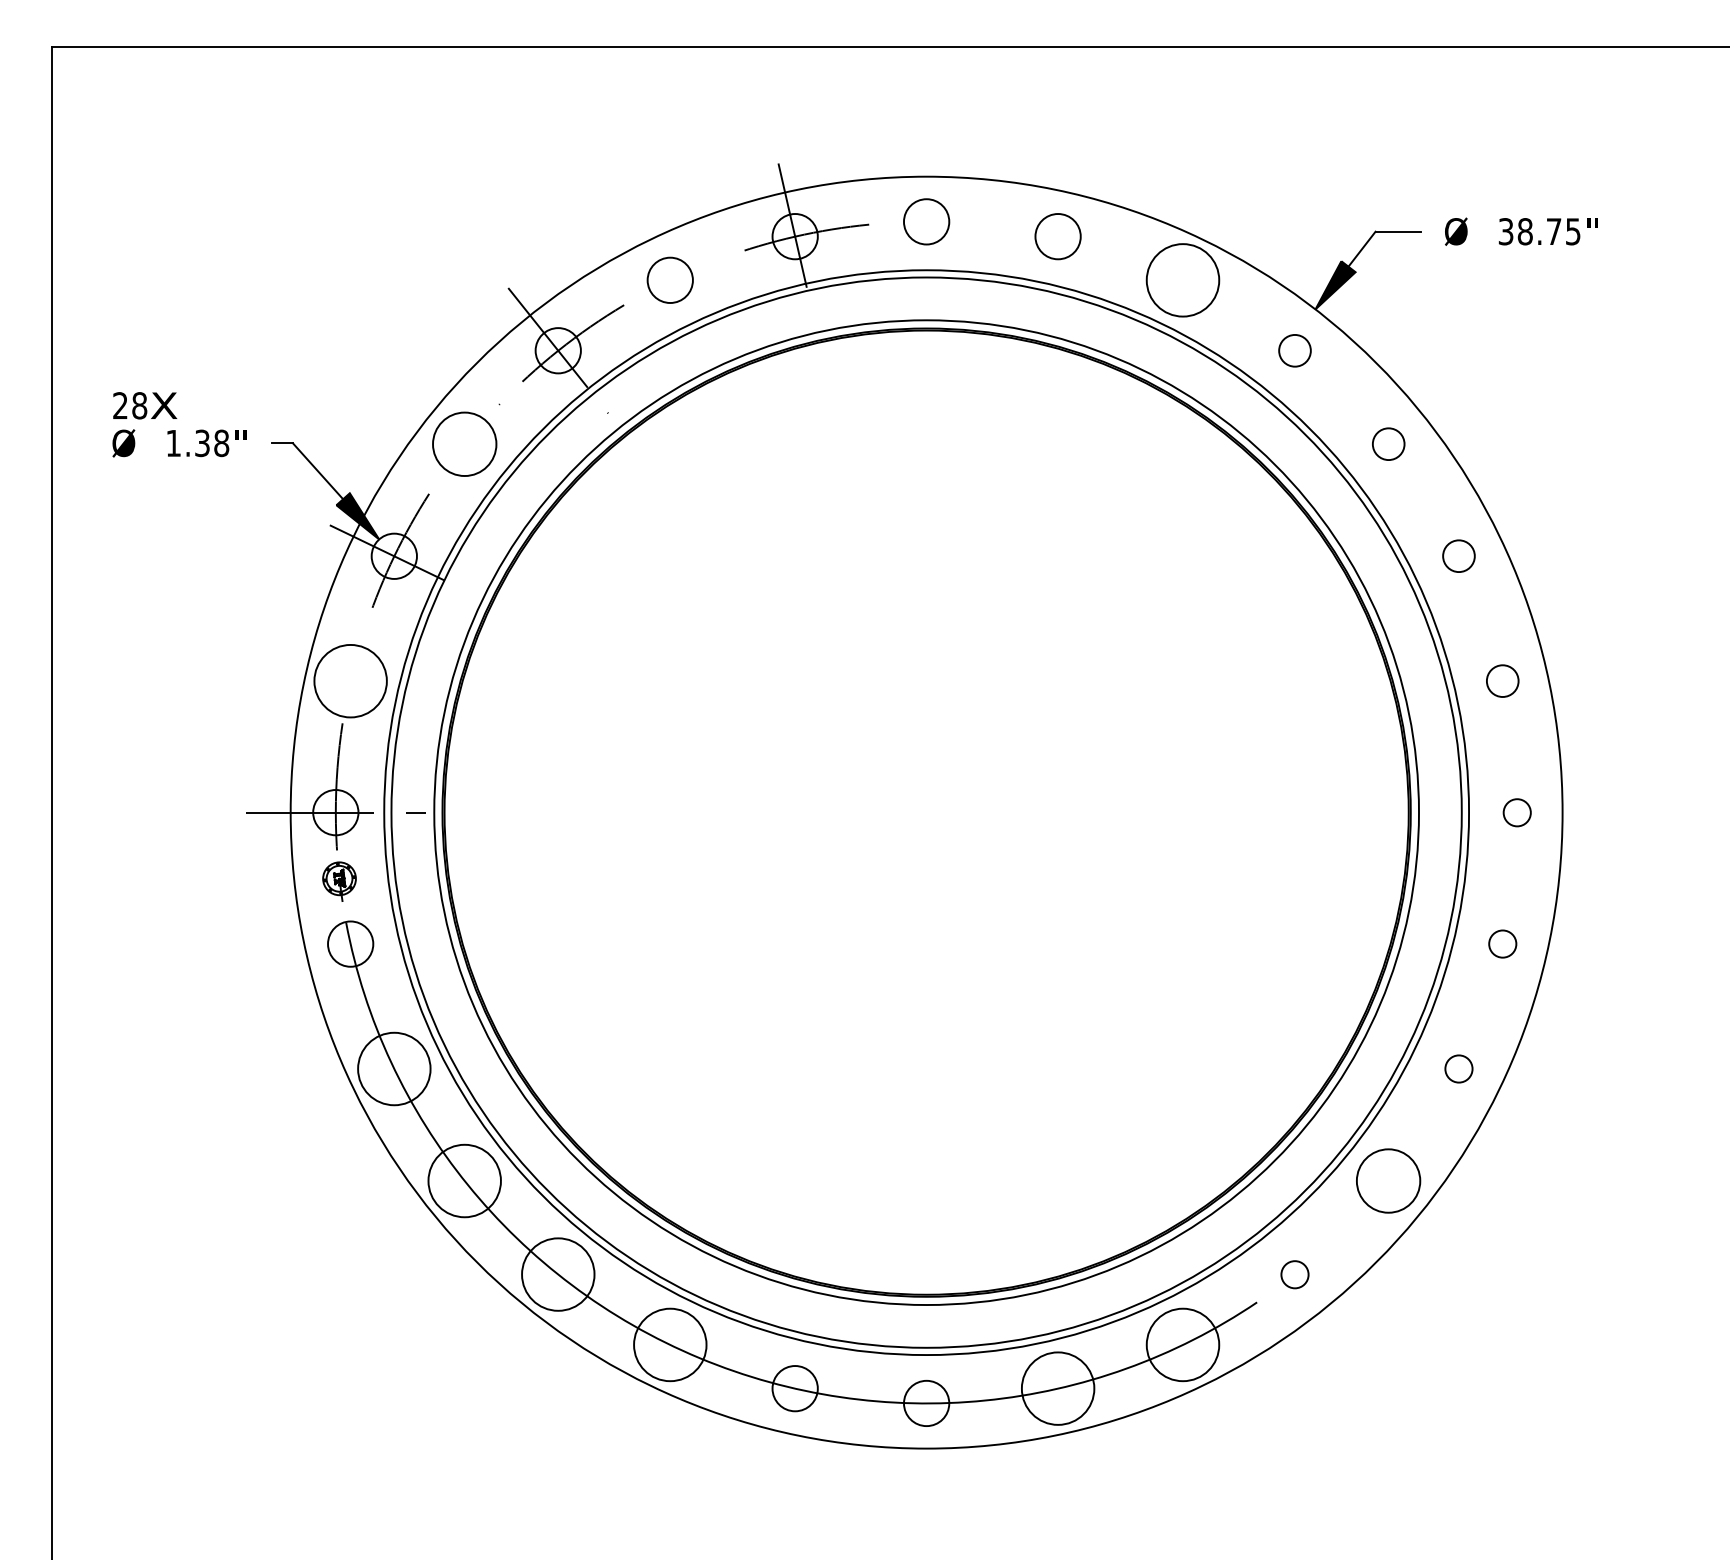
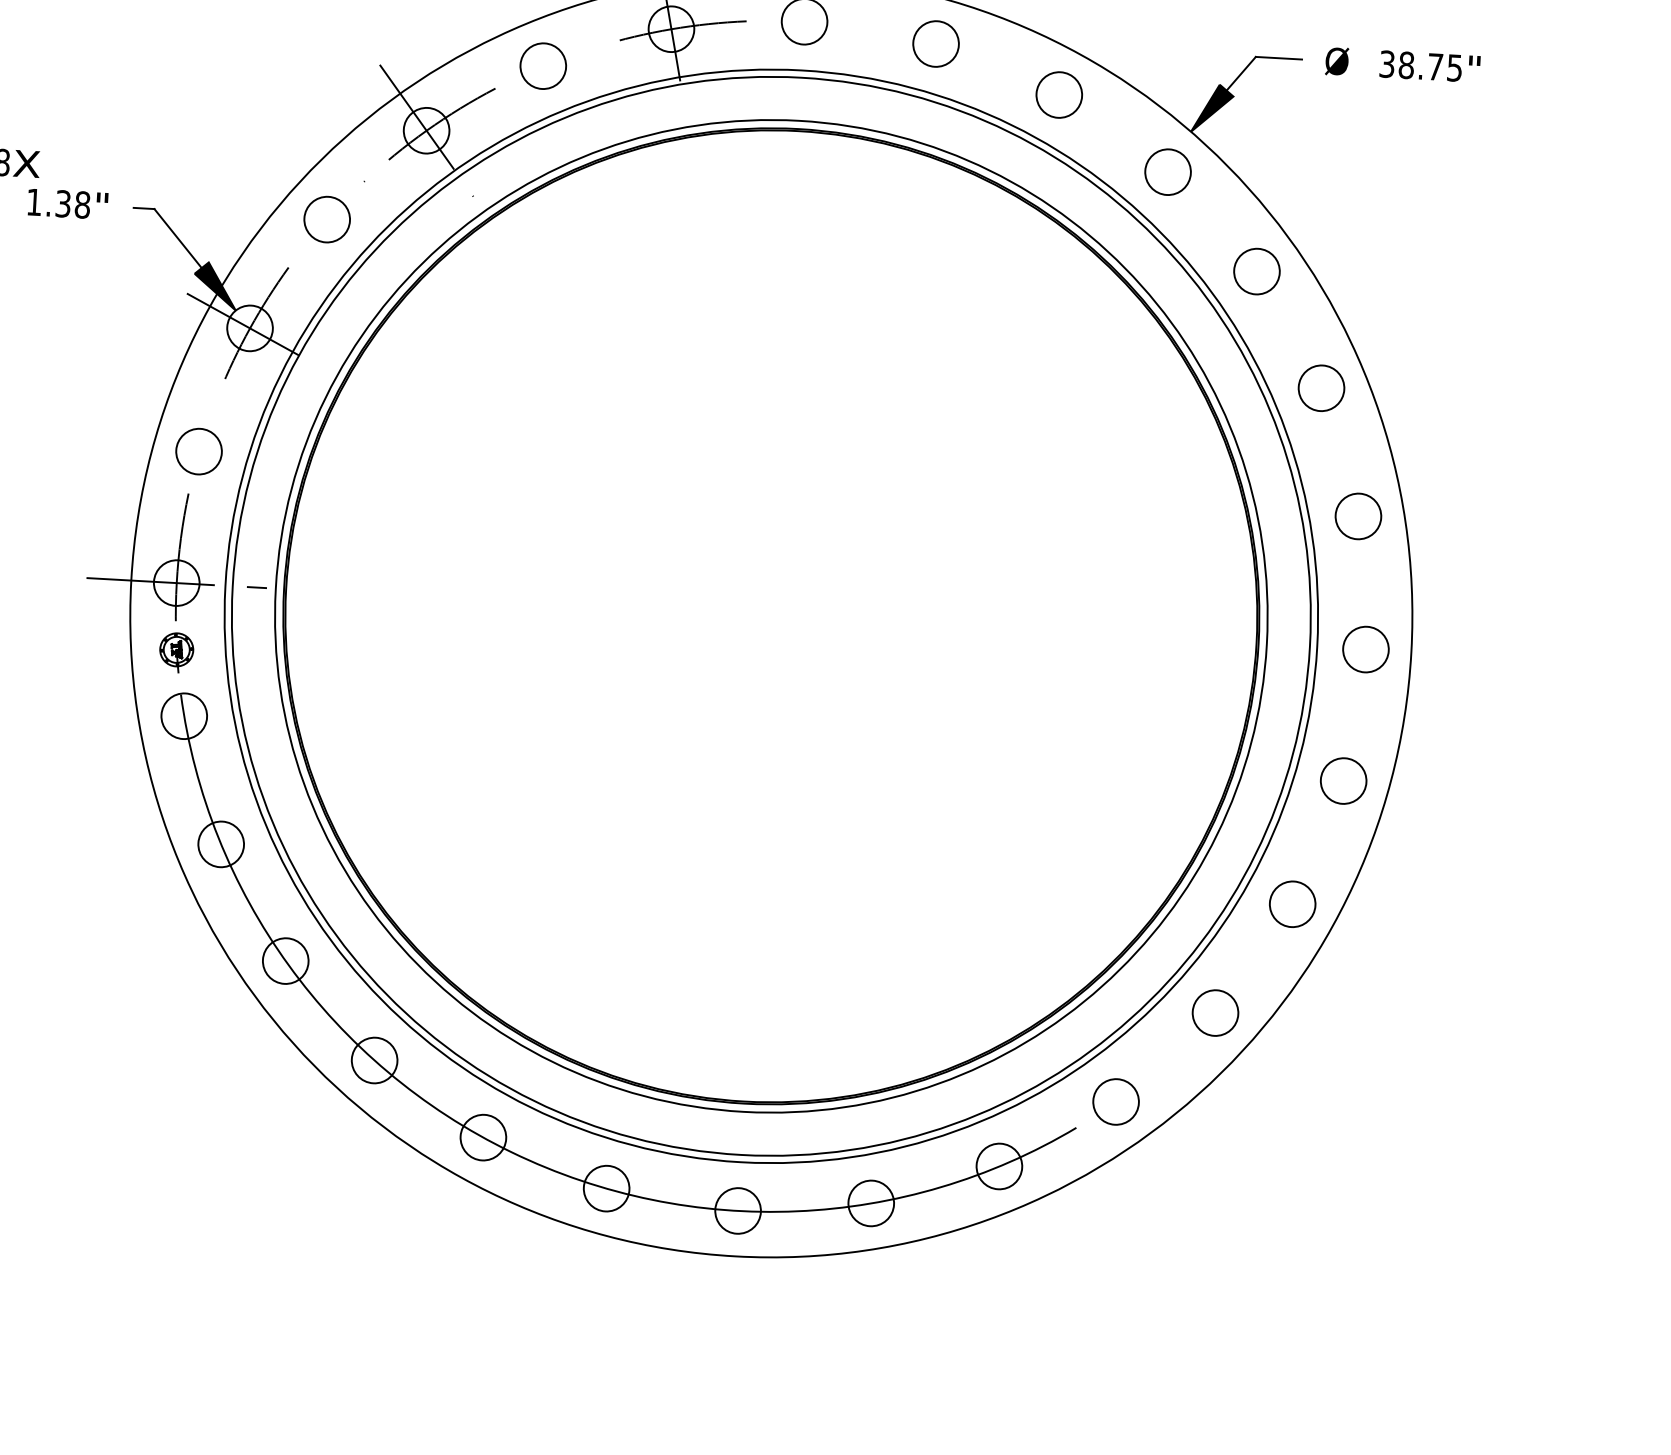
circle: (1182, 279) -> (1058, 94), size x0.62
circle: (1294, 350) -> (1167, 171), size x1.43
circle: (464, 443) -> (327, 218), size x0.71
circle: (1388, 443) -> (1256, 270), size x1.43
circle: (1458, 555) -> (1321, 387), size x1.43
circle: (350, 680) -> (198, 450), size x0.62
circle: (1502, 680) -> (1358, 515), size x1.43
circle: (1516, 812) -> (1365, 649), size x1.67
circle: (1502, 943) -> (1343, 780), size x1.67
circle: (393, 1068) -> (220, 843), size x0.62
circle: (1458, 1068) -> (1292, 903), size x1.67
circle: (464, 1180) -> (285, 960), size x0.62
circle: (1388, 1180) -> (1215, 1012), size x0.71
circle: (557, 1274) -> (373, 1060), size x0.62
circle: (1294, 1274) -> (1115, 1101), size x1.67
circle: (669, 1344) -> (482, 1137), size x0.62
circle: (1182, 1344) -> (998, 1166), size x0.62
circle: (1057, 1388) -> (870, 1203), size x0.62

